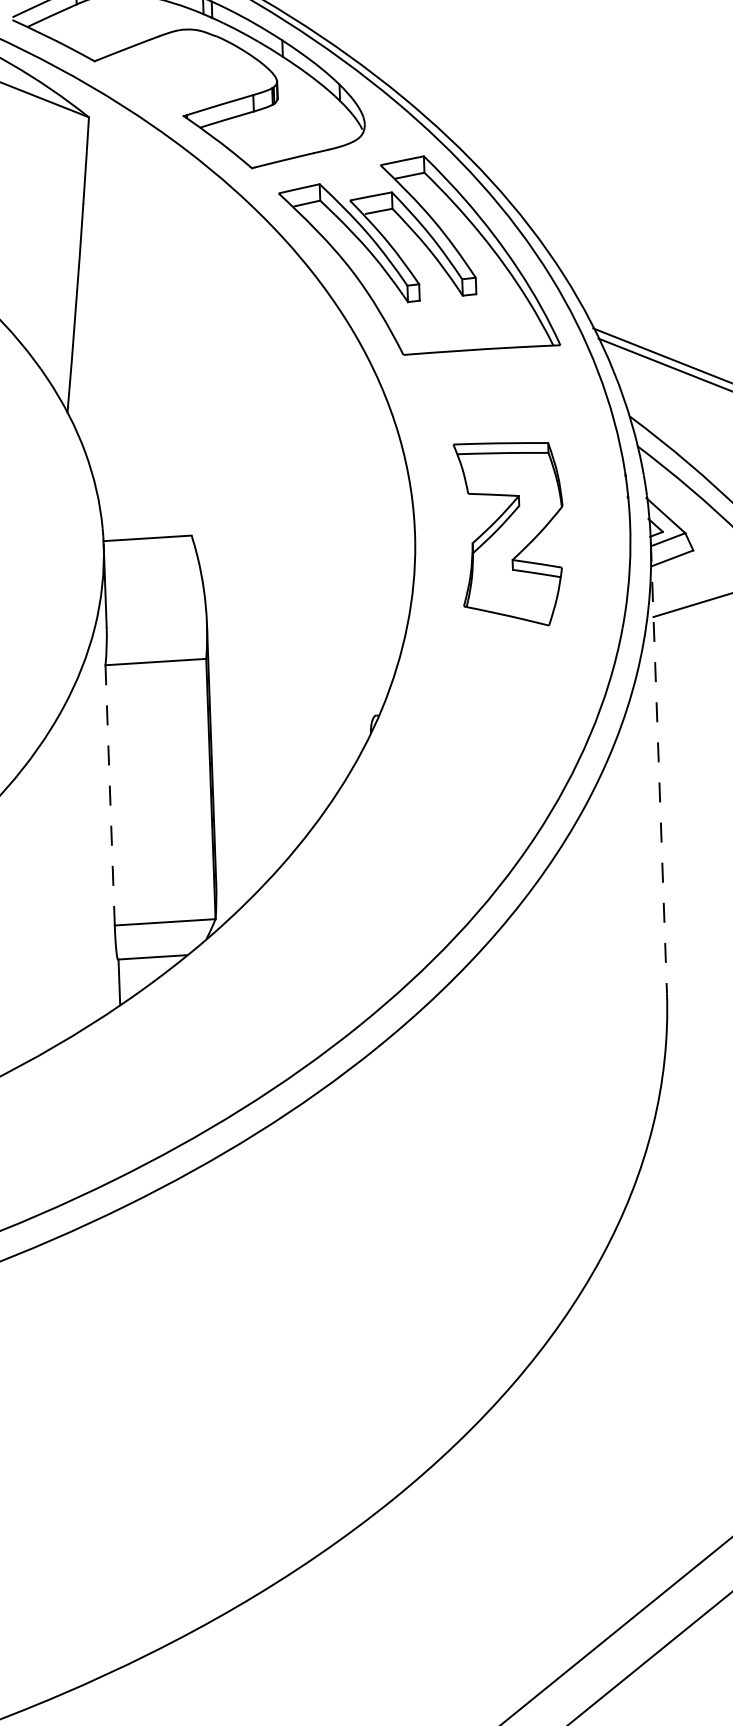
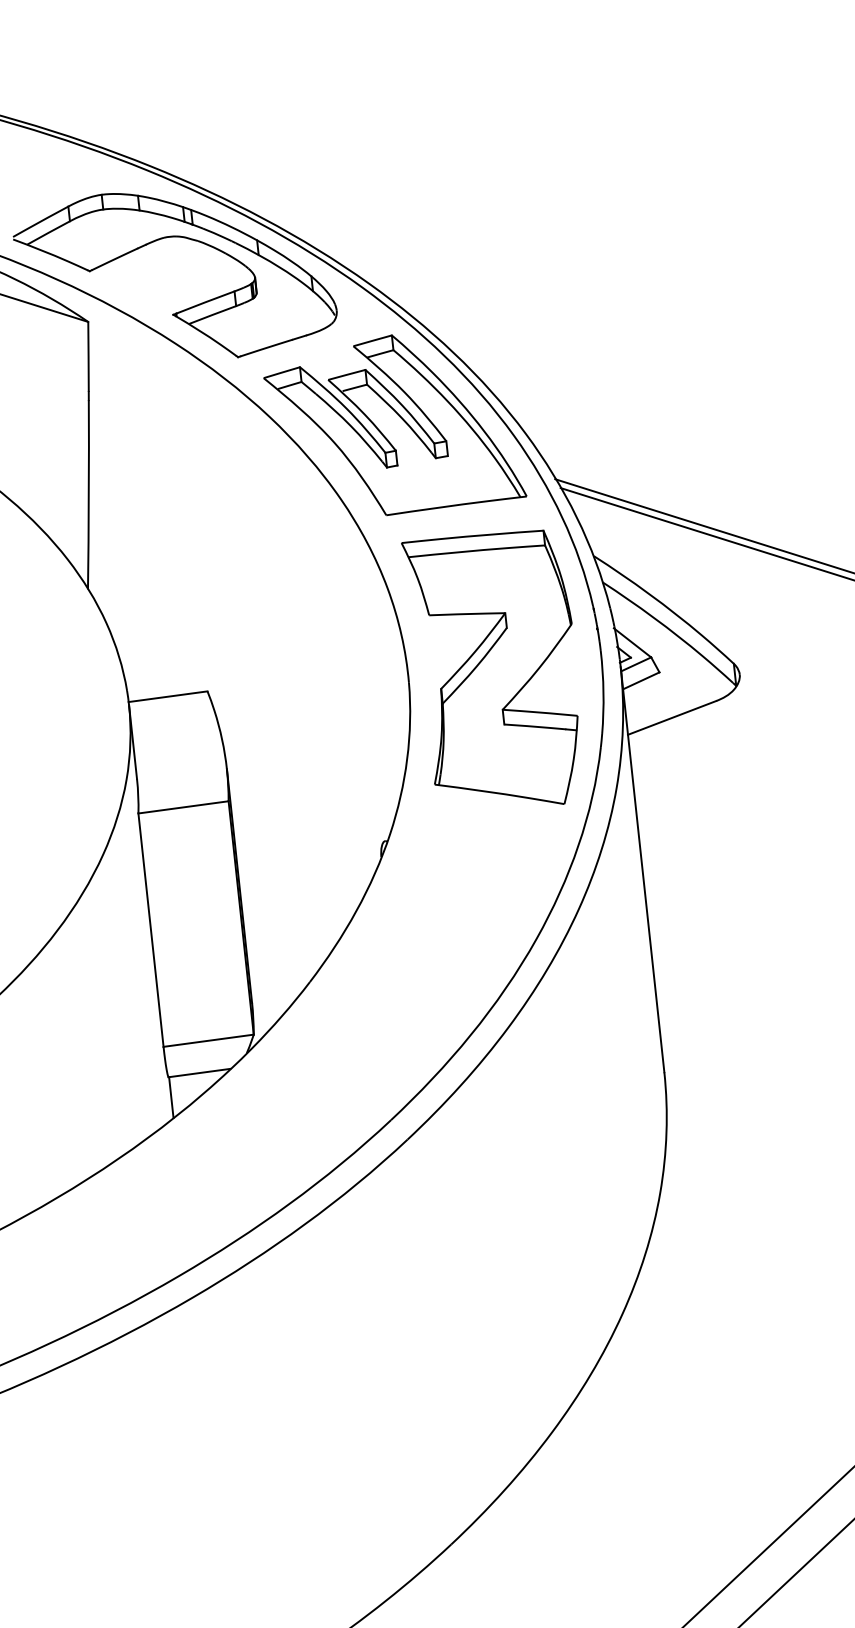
part: (505, 530) -> (489, 666), size x1.67
line: (658, 767) -> (642, 869), dashed -> solid
line: (110, 795) -> (151, 930), dashed -> solid

